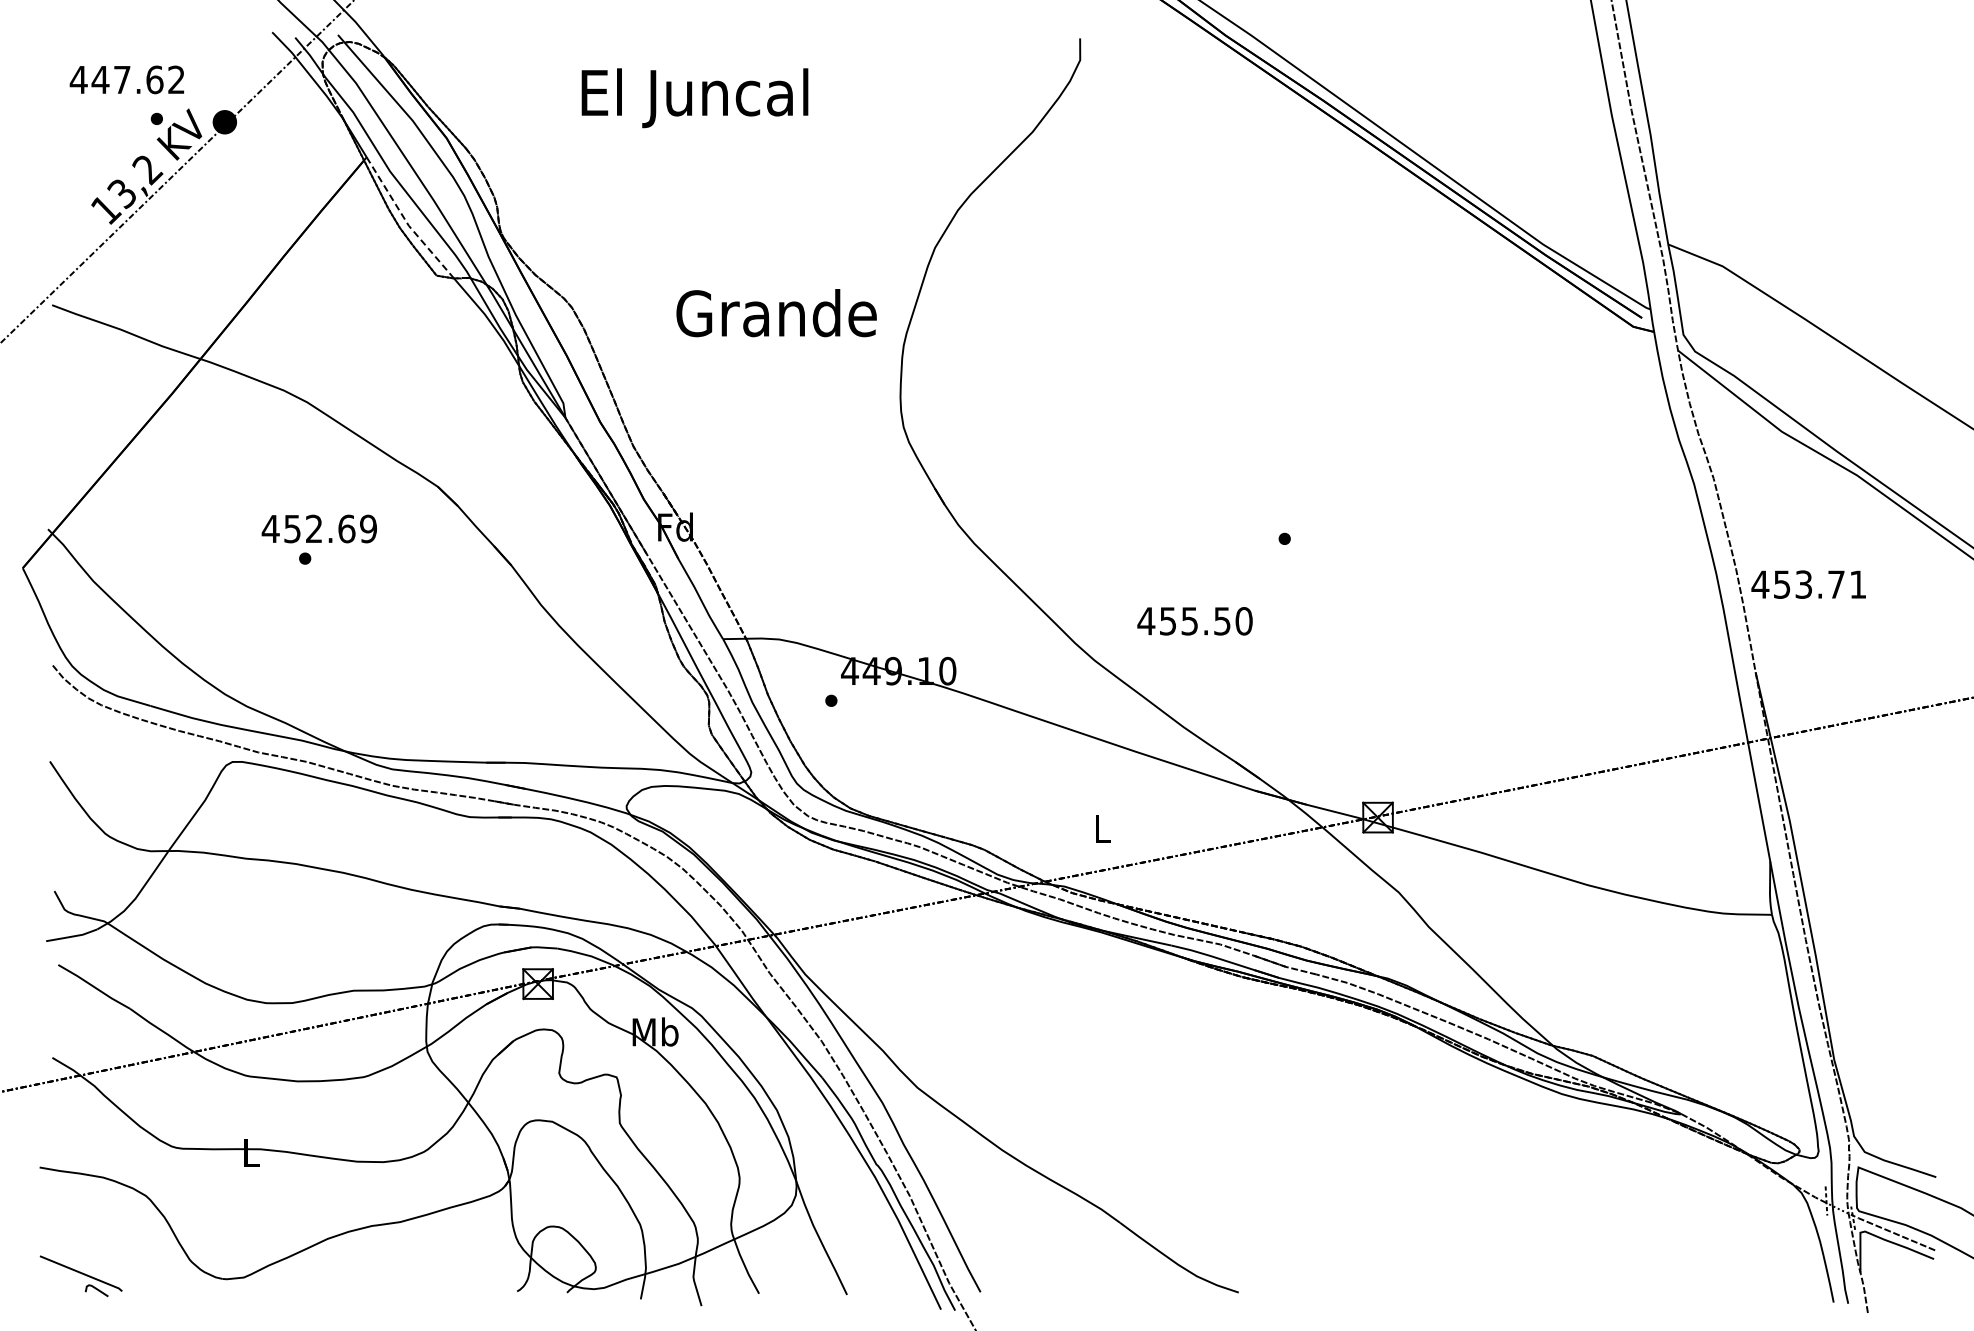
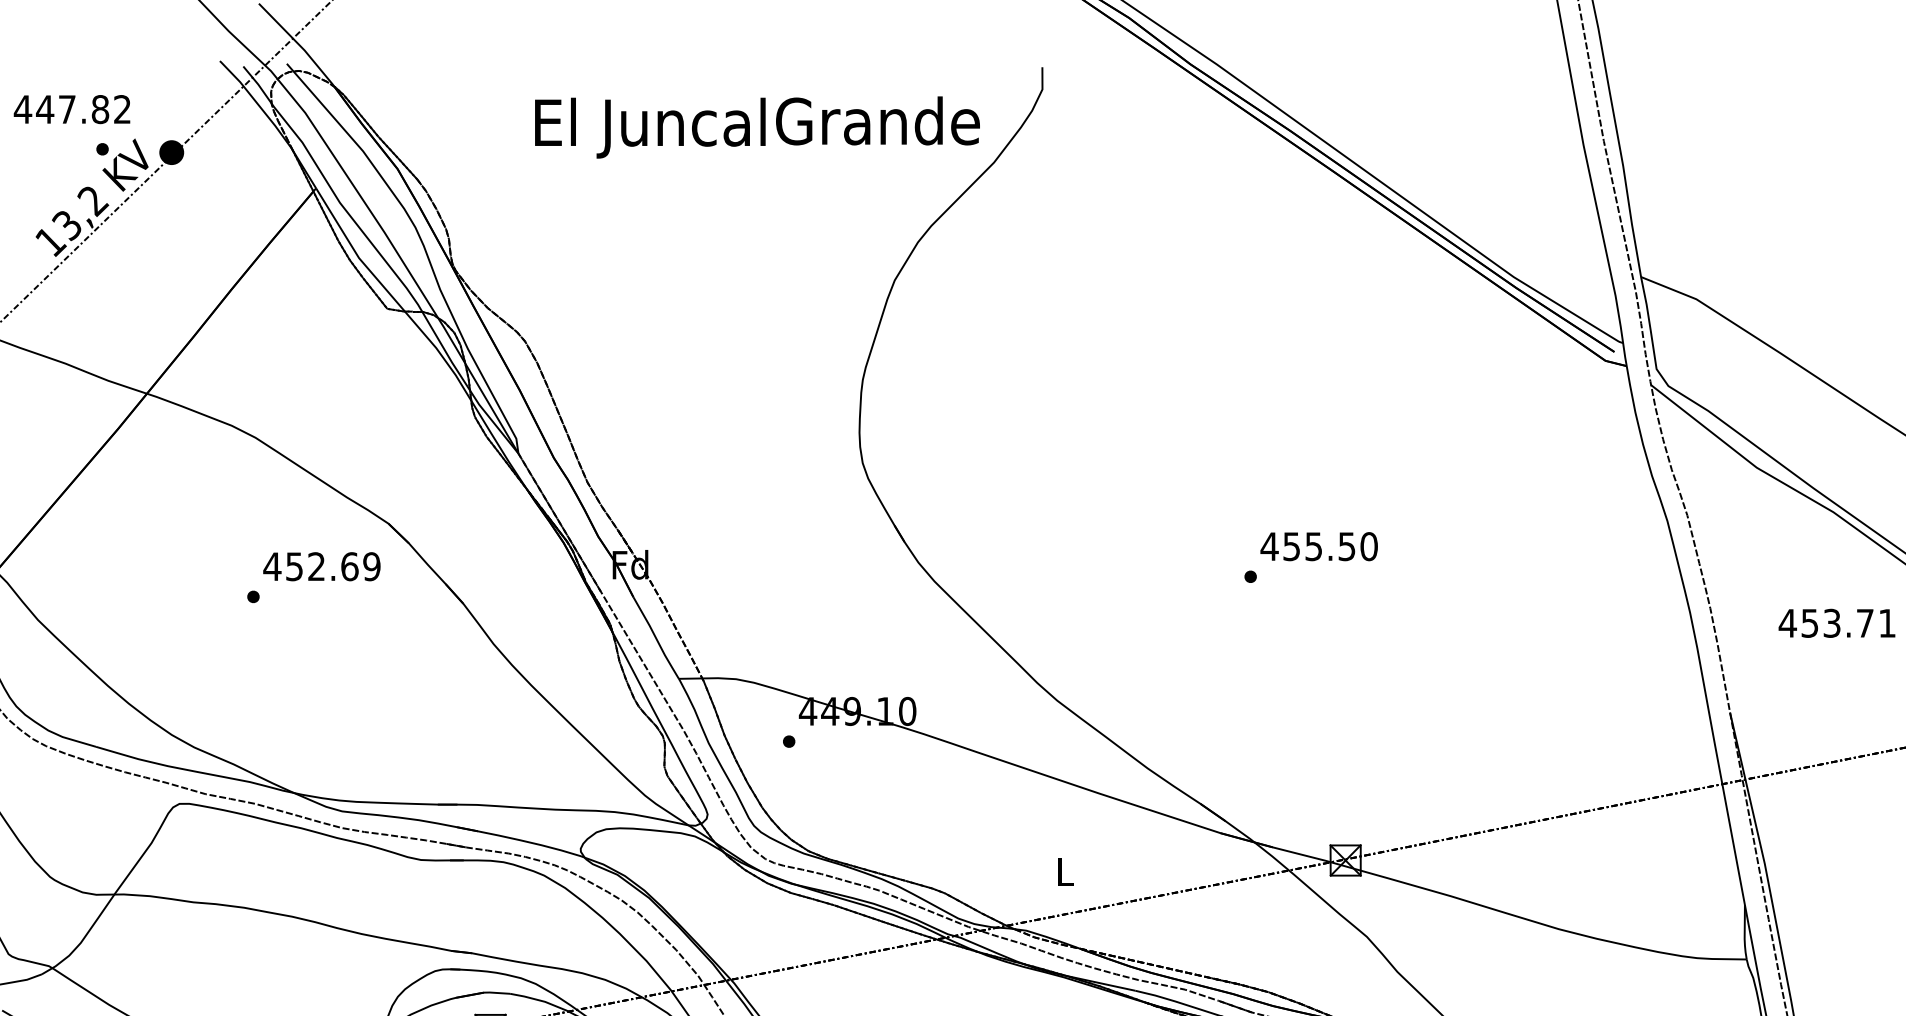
text: (154, 79) -> (100, 109), 447.62 -> 447.82
line: (406, 222) -> (356, 254), dashed -> solid
text: (776, 313) -> (877, 121), moved
text: (318, 528) -> (320, 566), moved
text: (1808, 584) -> (1836, 623), moved
text: (1194, 621) -> (1318, 546), moved

